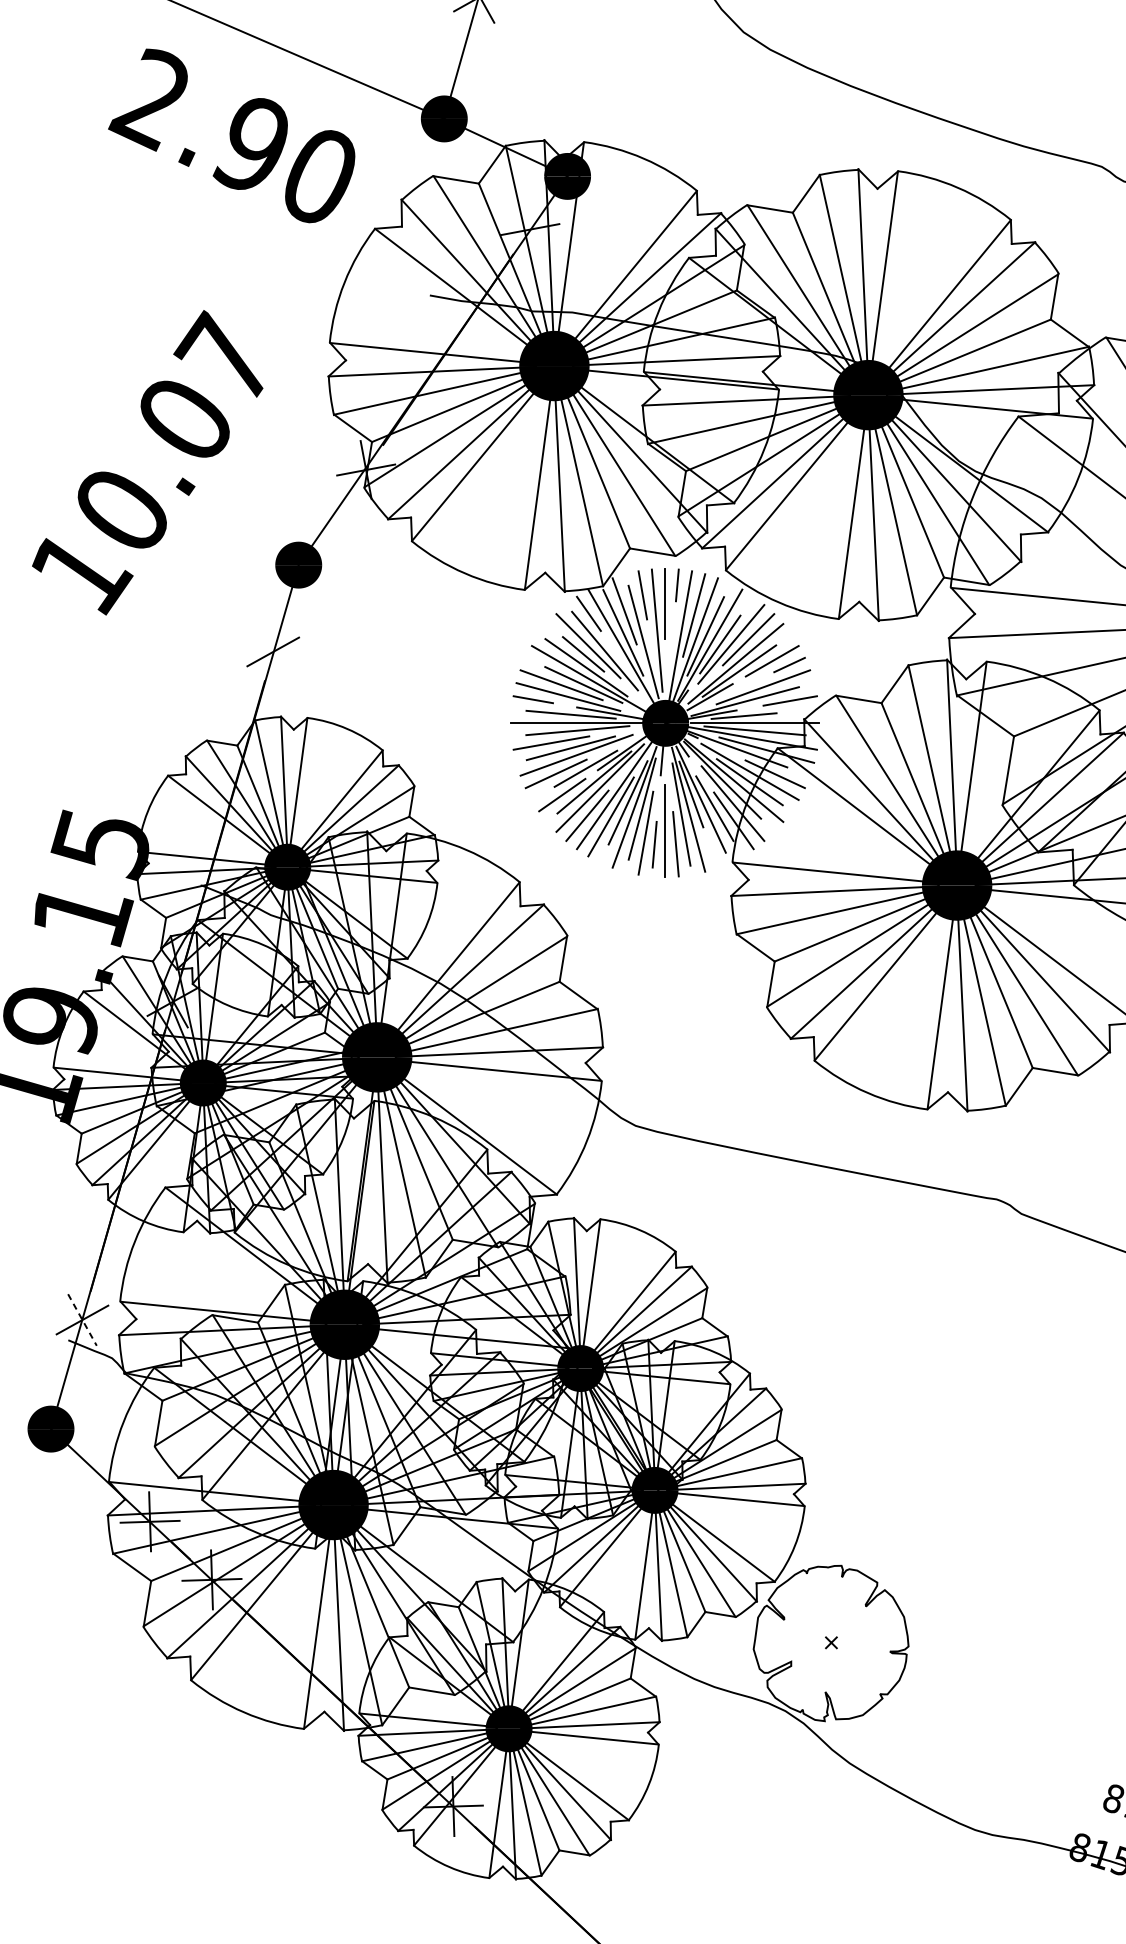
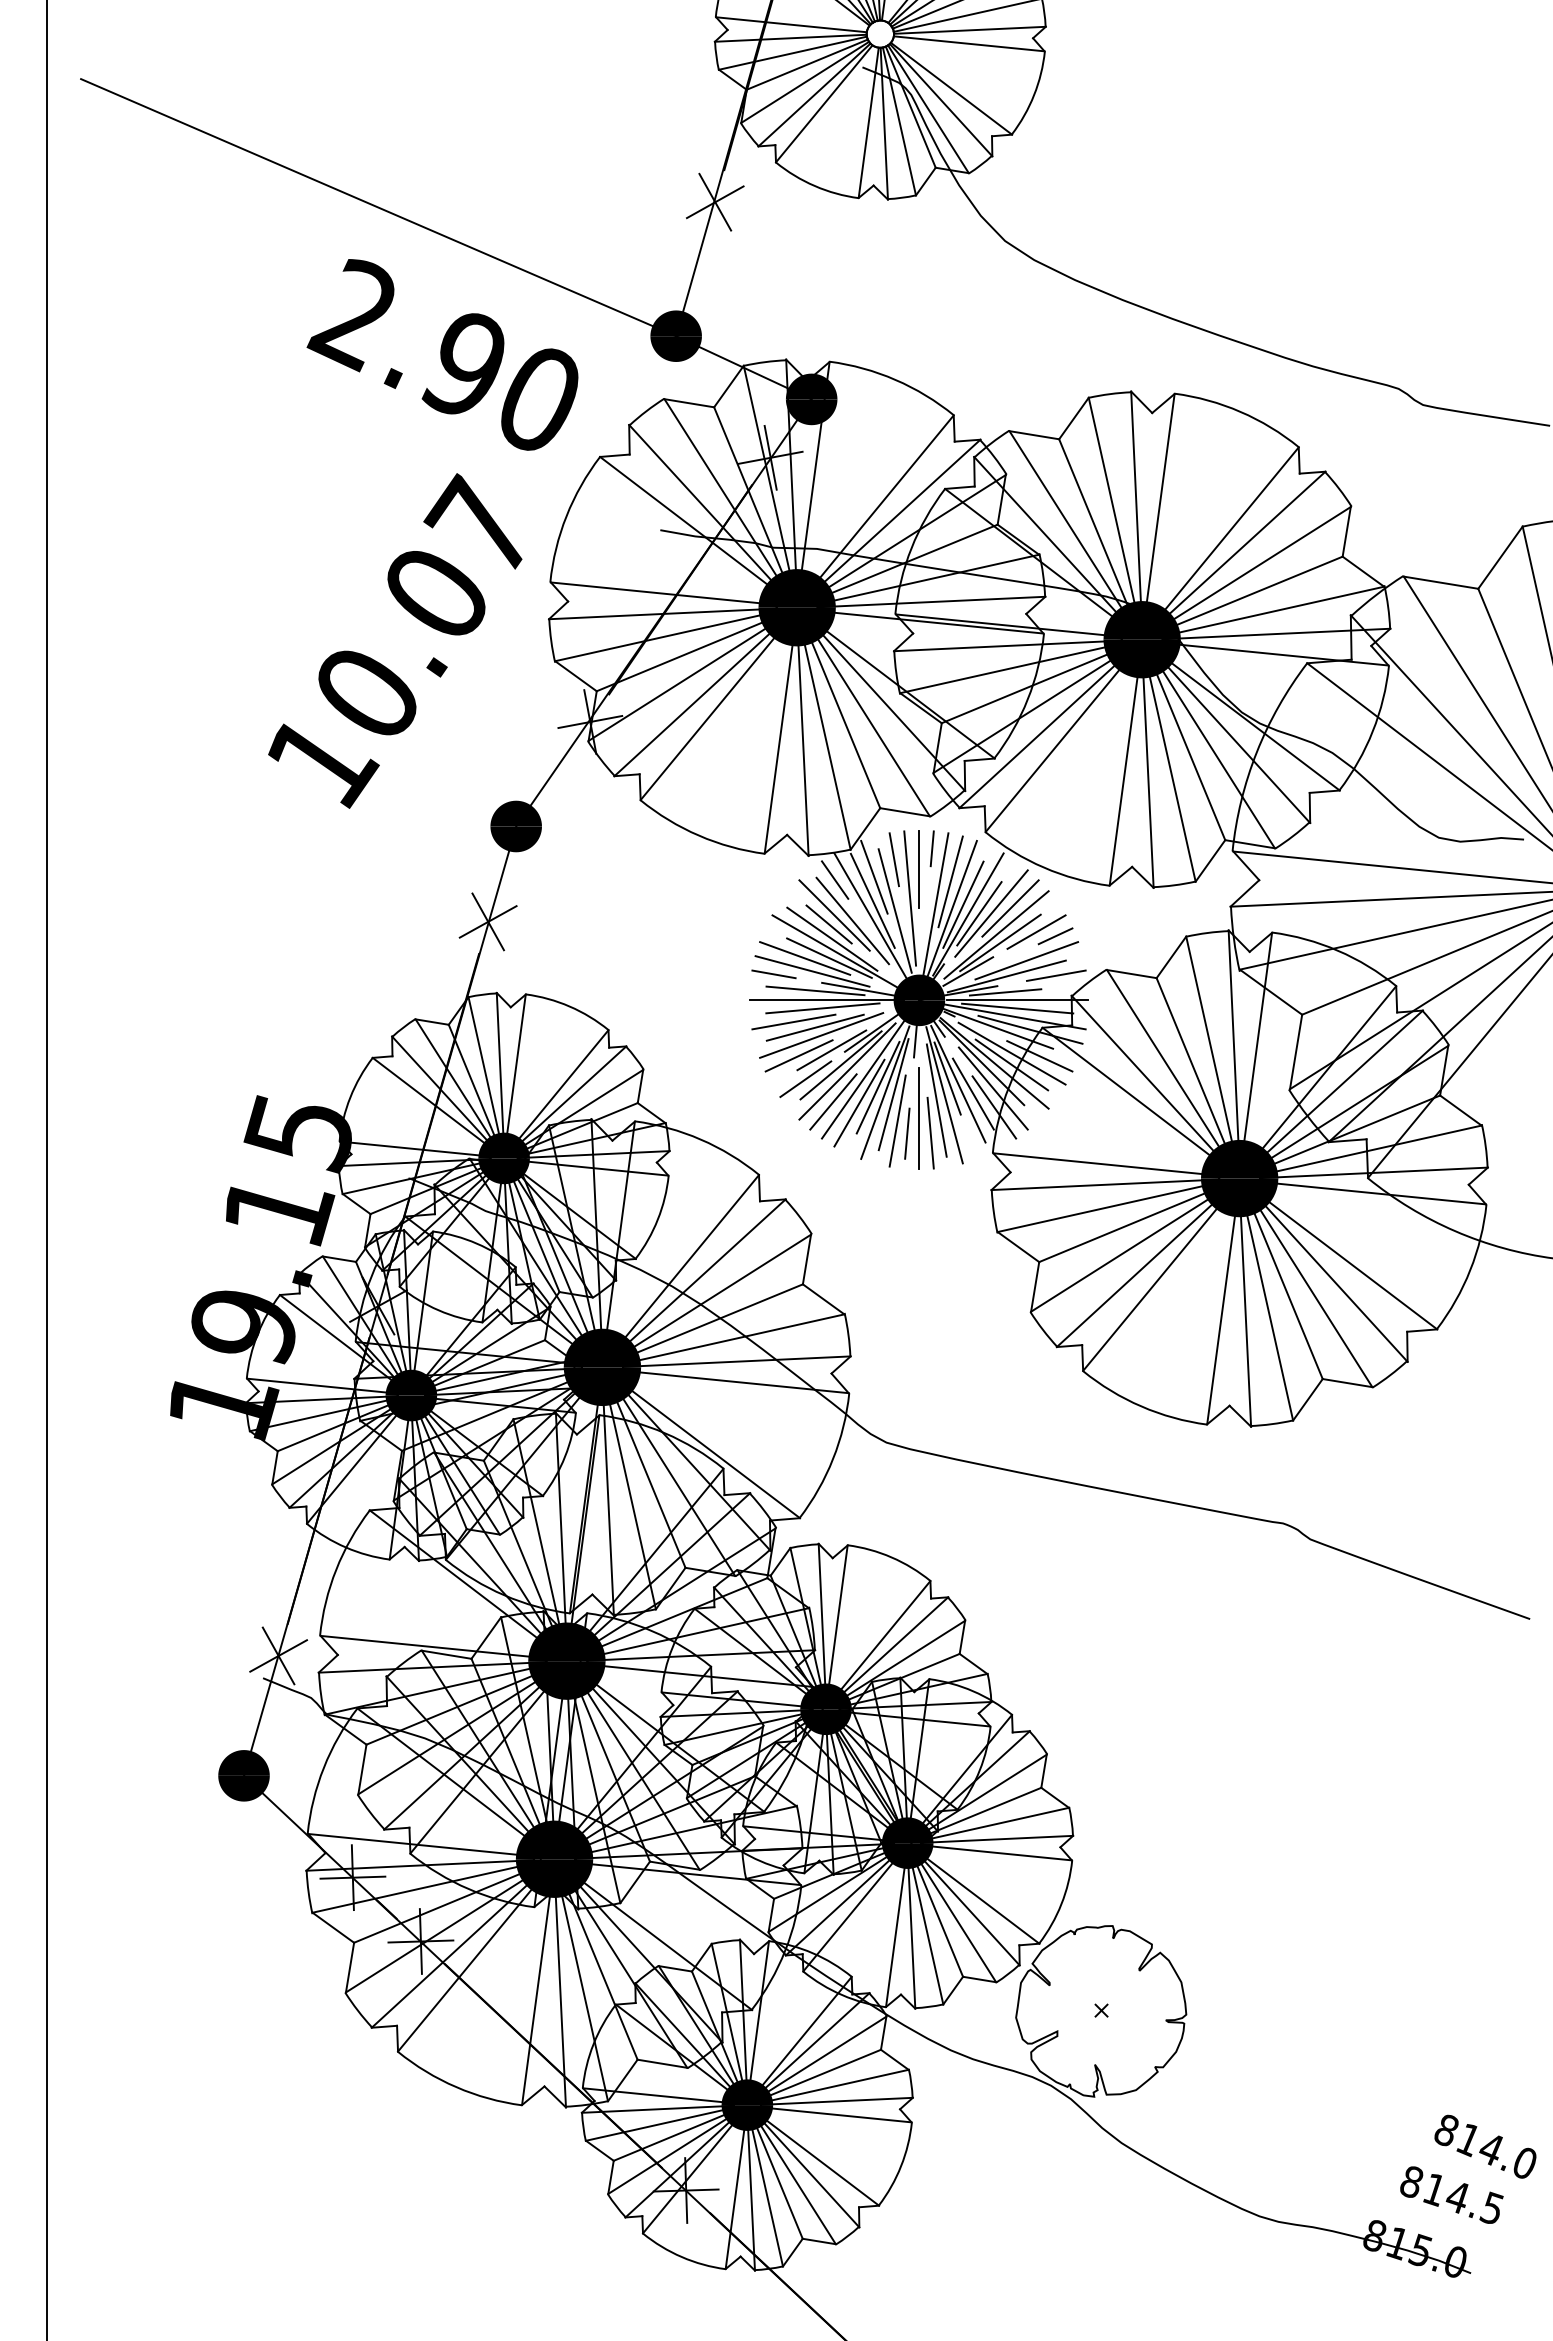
line: (530, 229) -> (770, 457), added
text: (147, 462) -> (395, 640), moved
line: (272, 651) -> (487, 921), added
line: (82, 1320) -> (278, 1656), dashed -> solid

